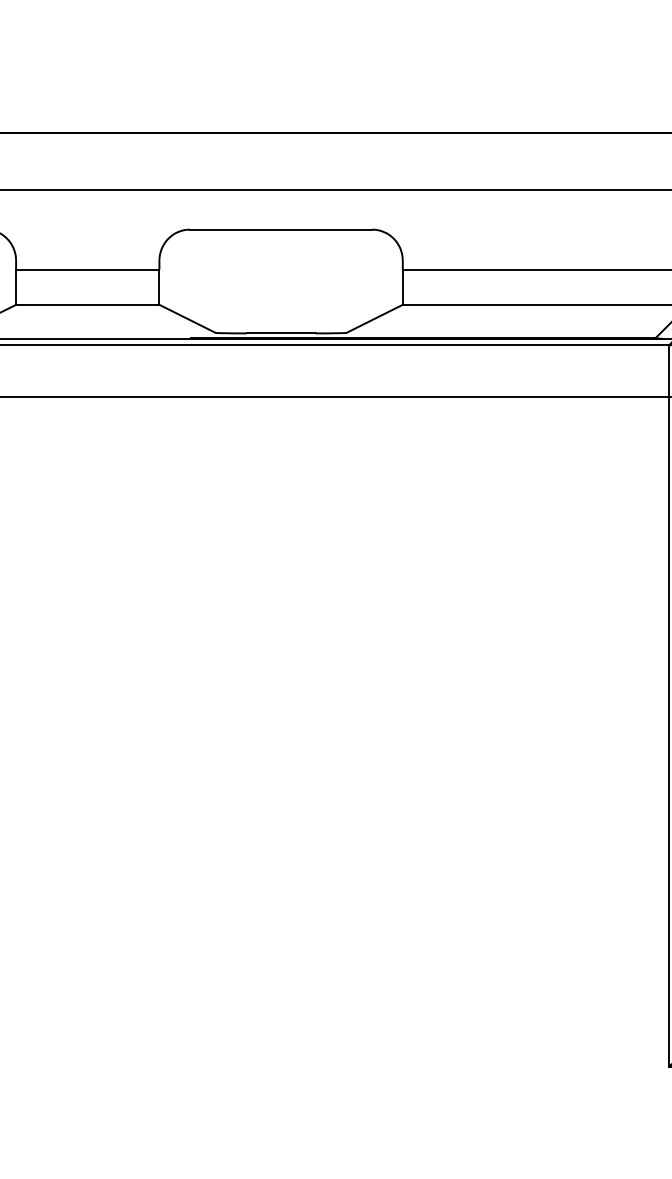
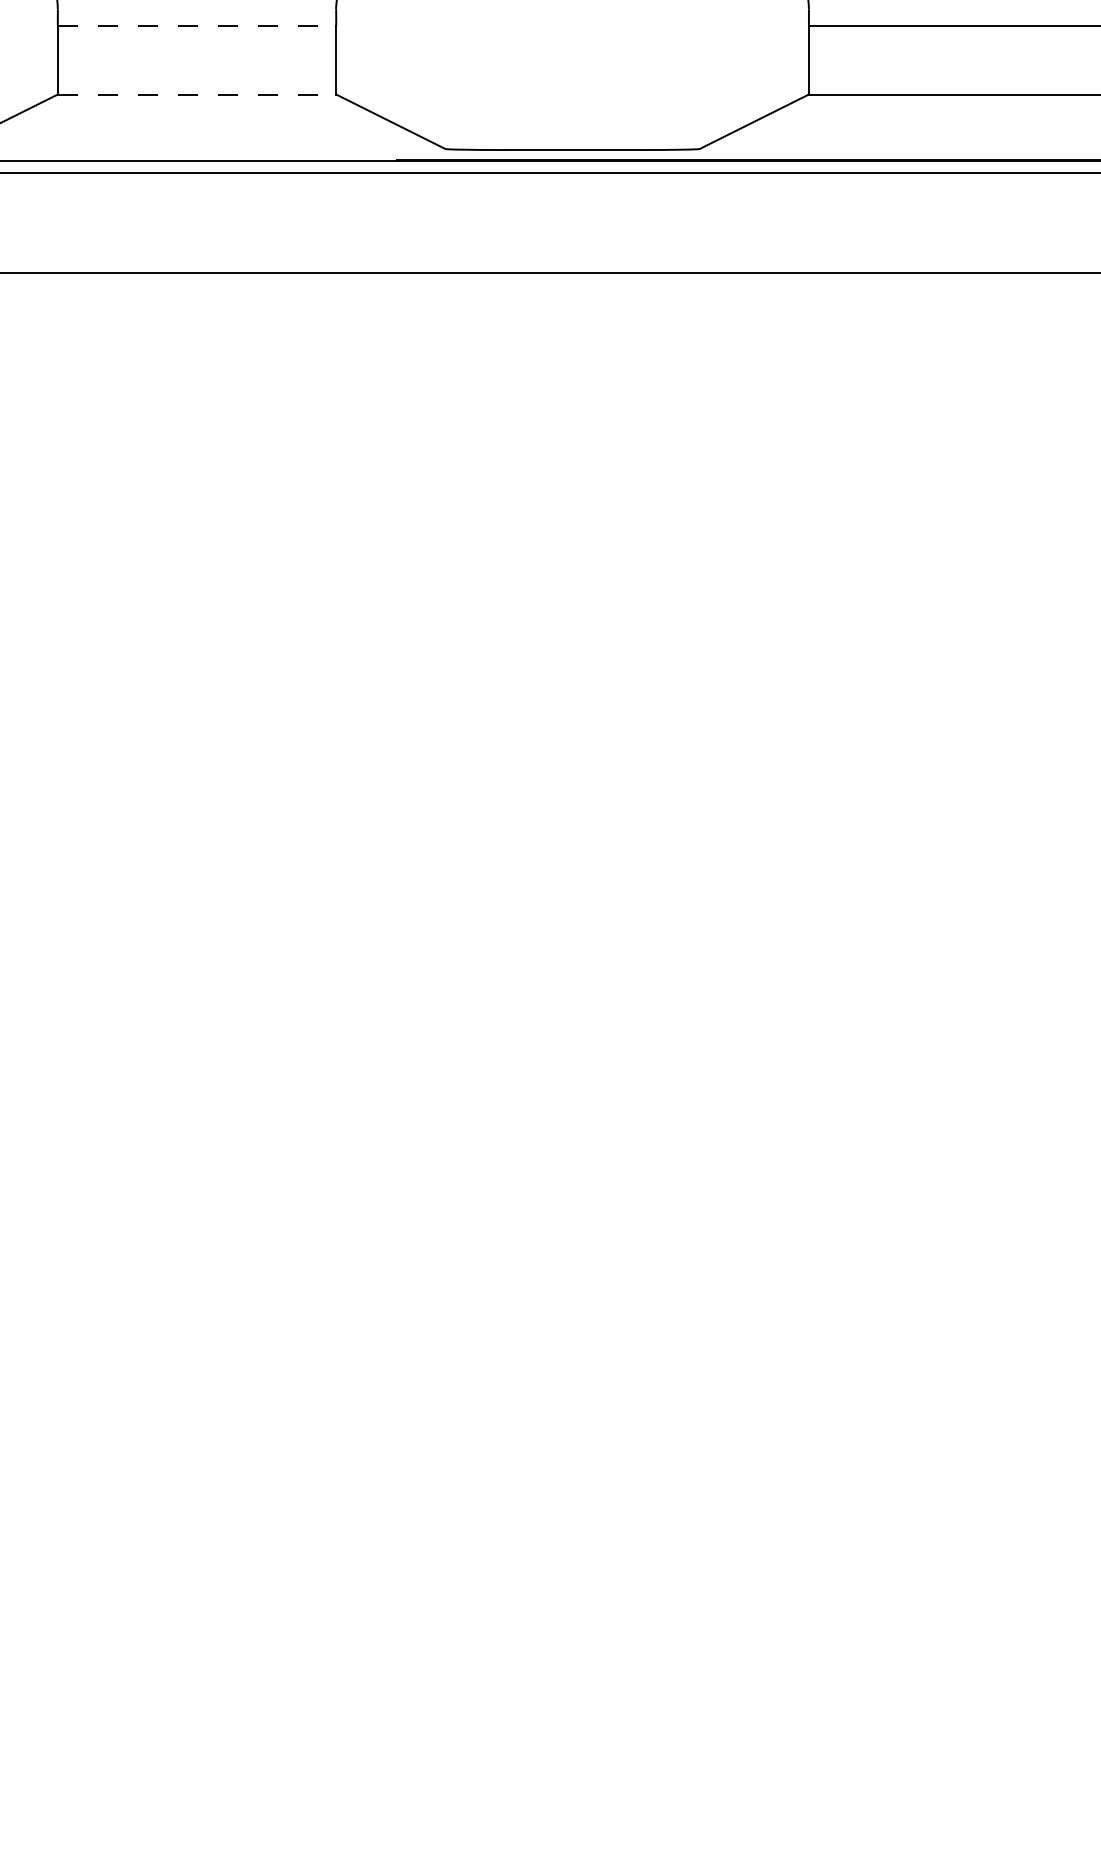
line: (87, 269) -> (196, 25), solid -> dashed
line: (87, 304) -> (196, 93), solid -> dashed

